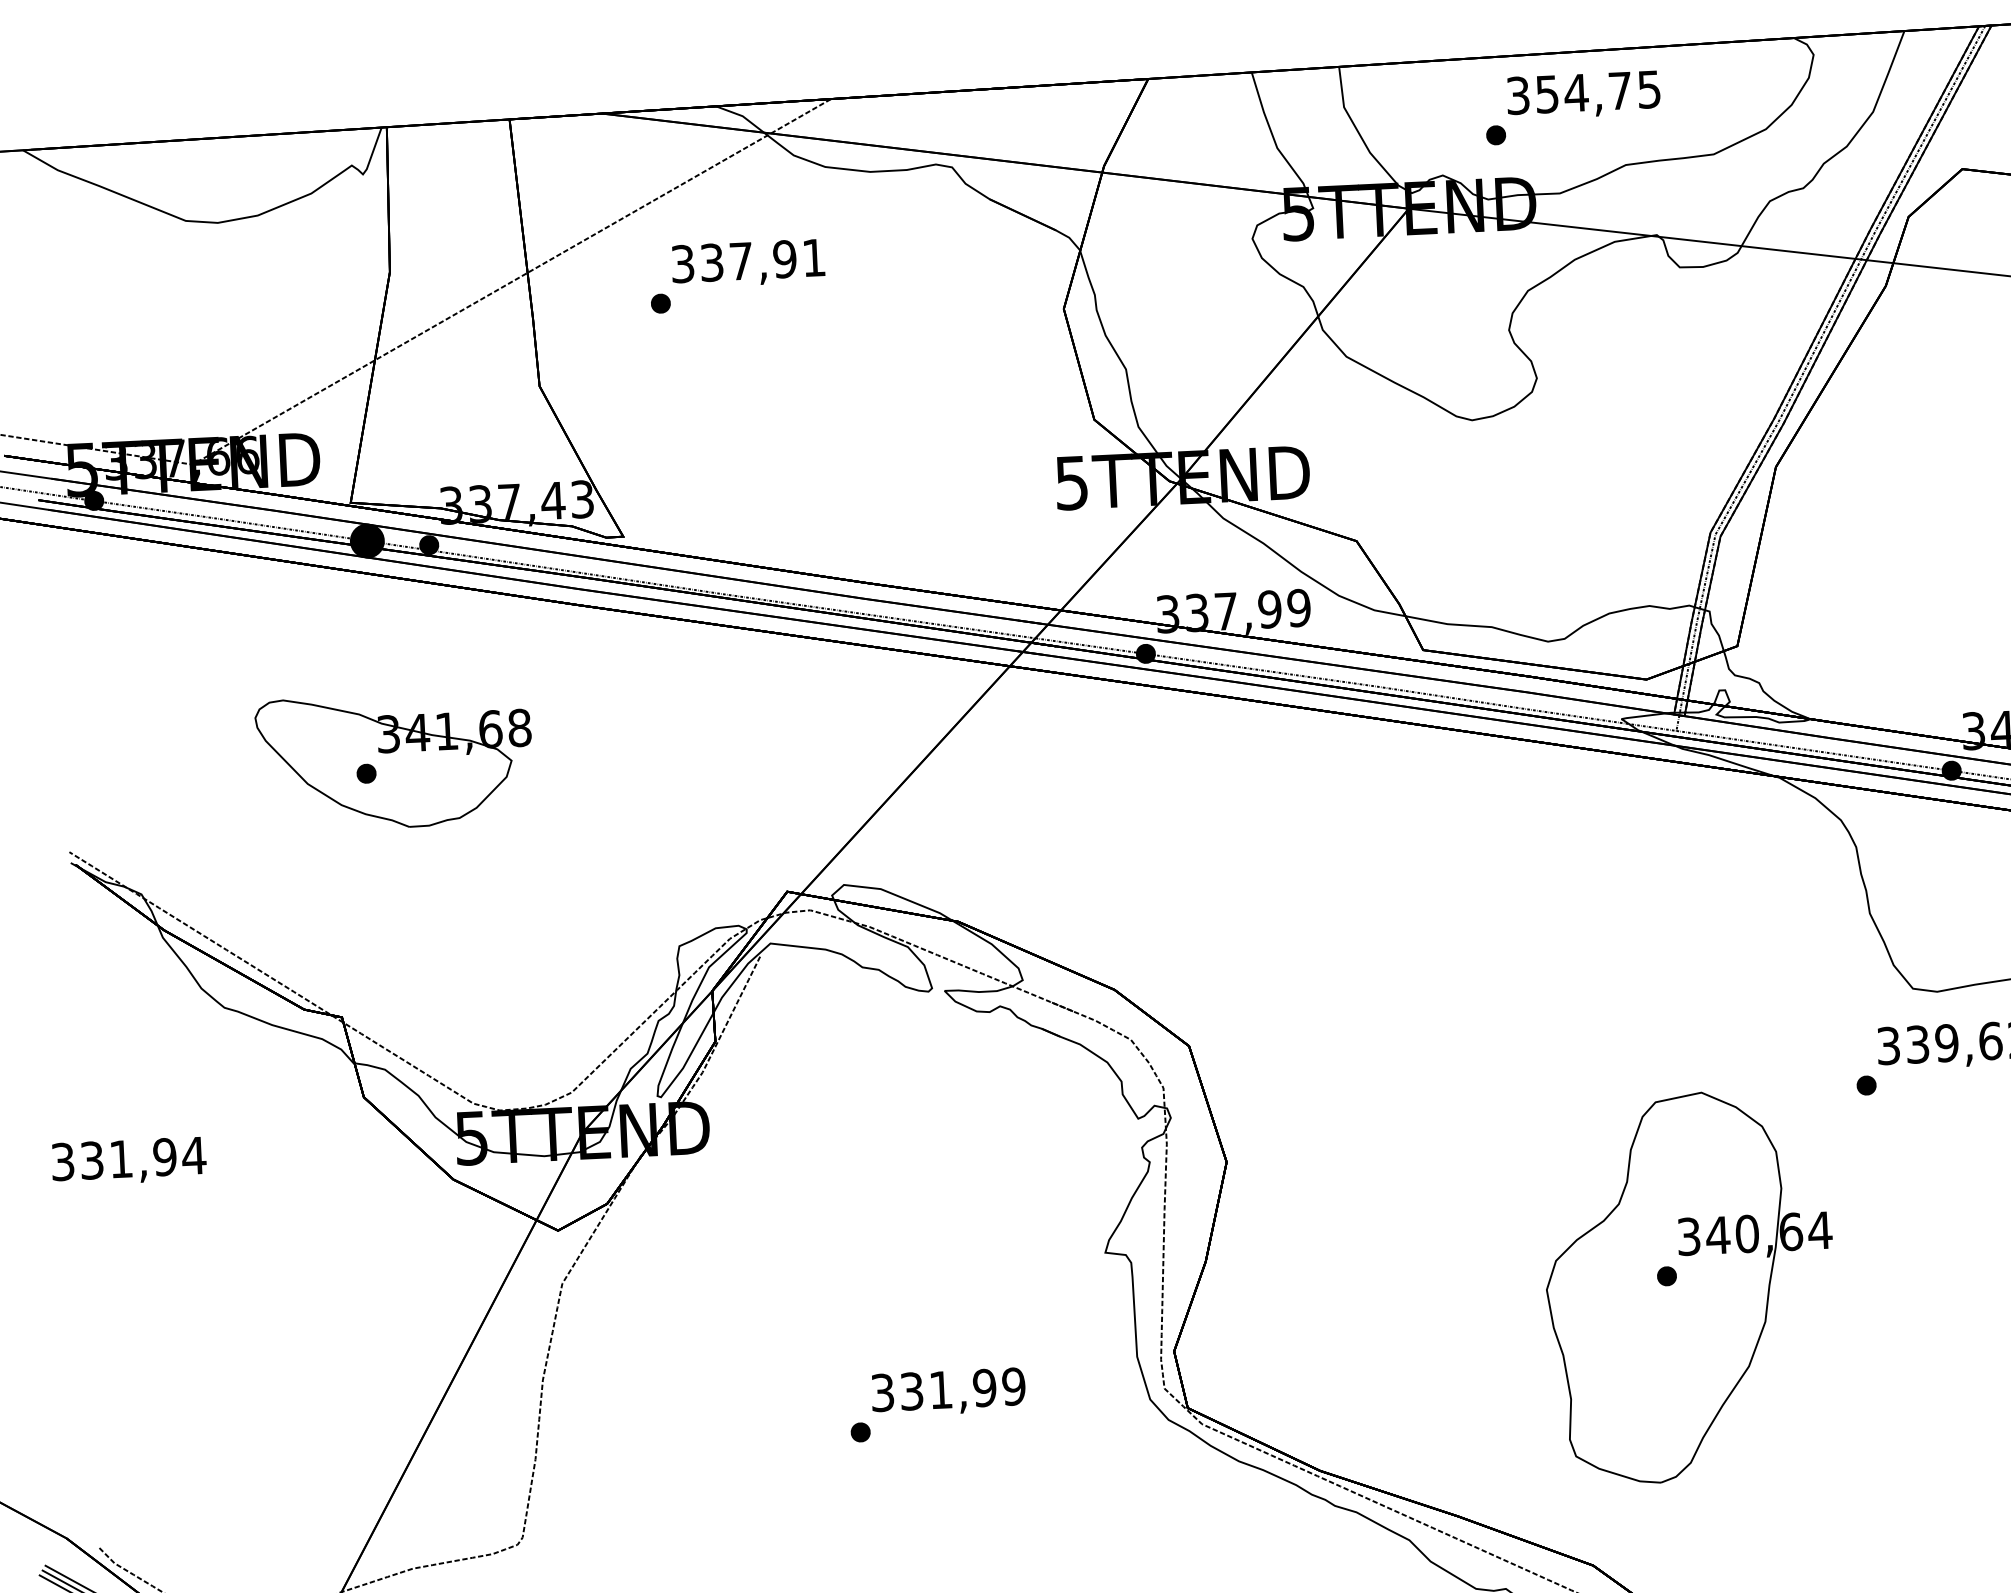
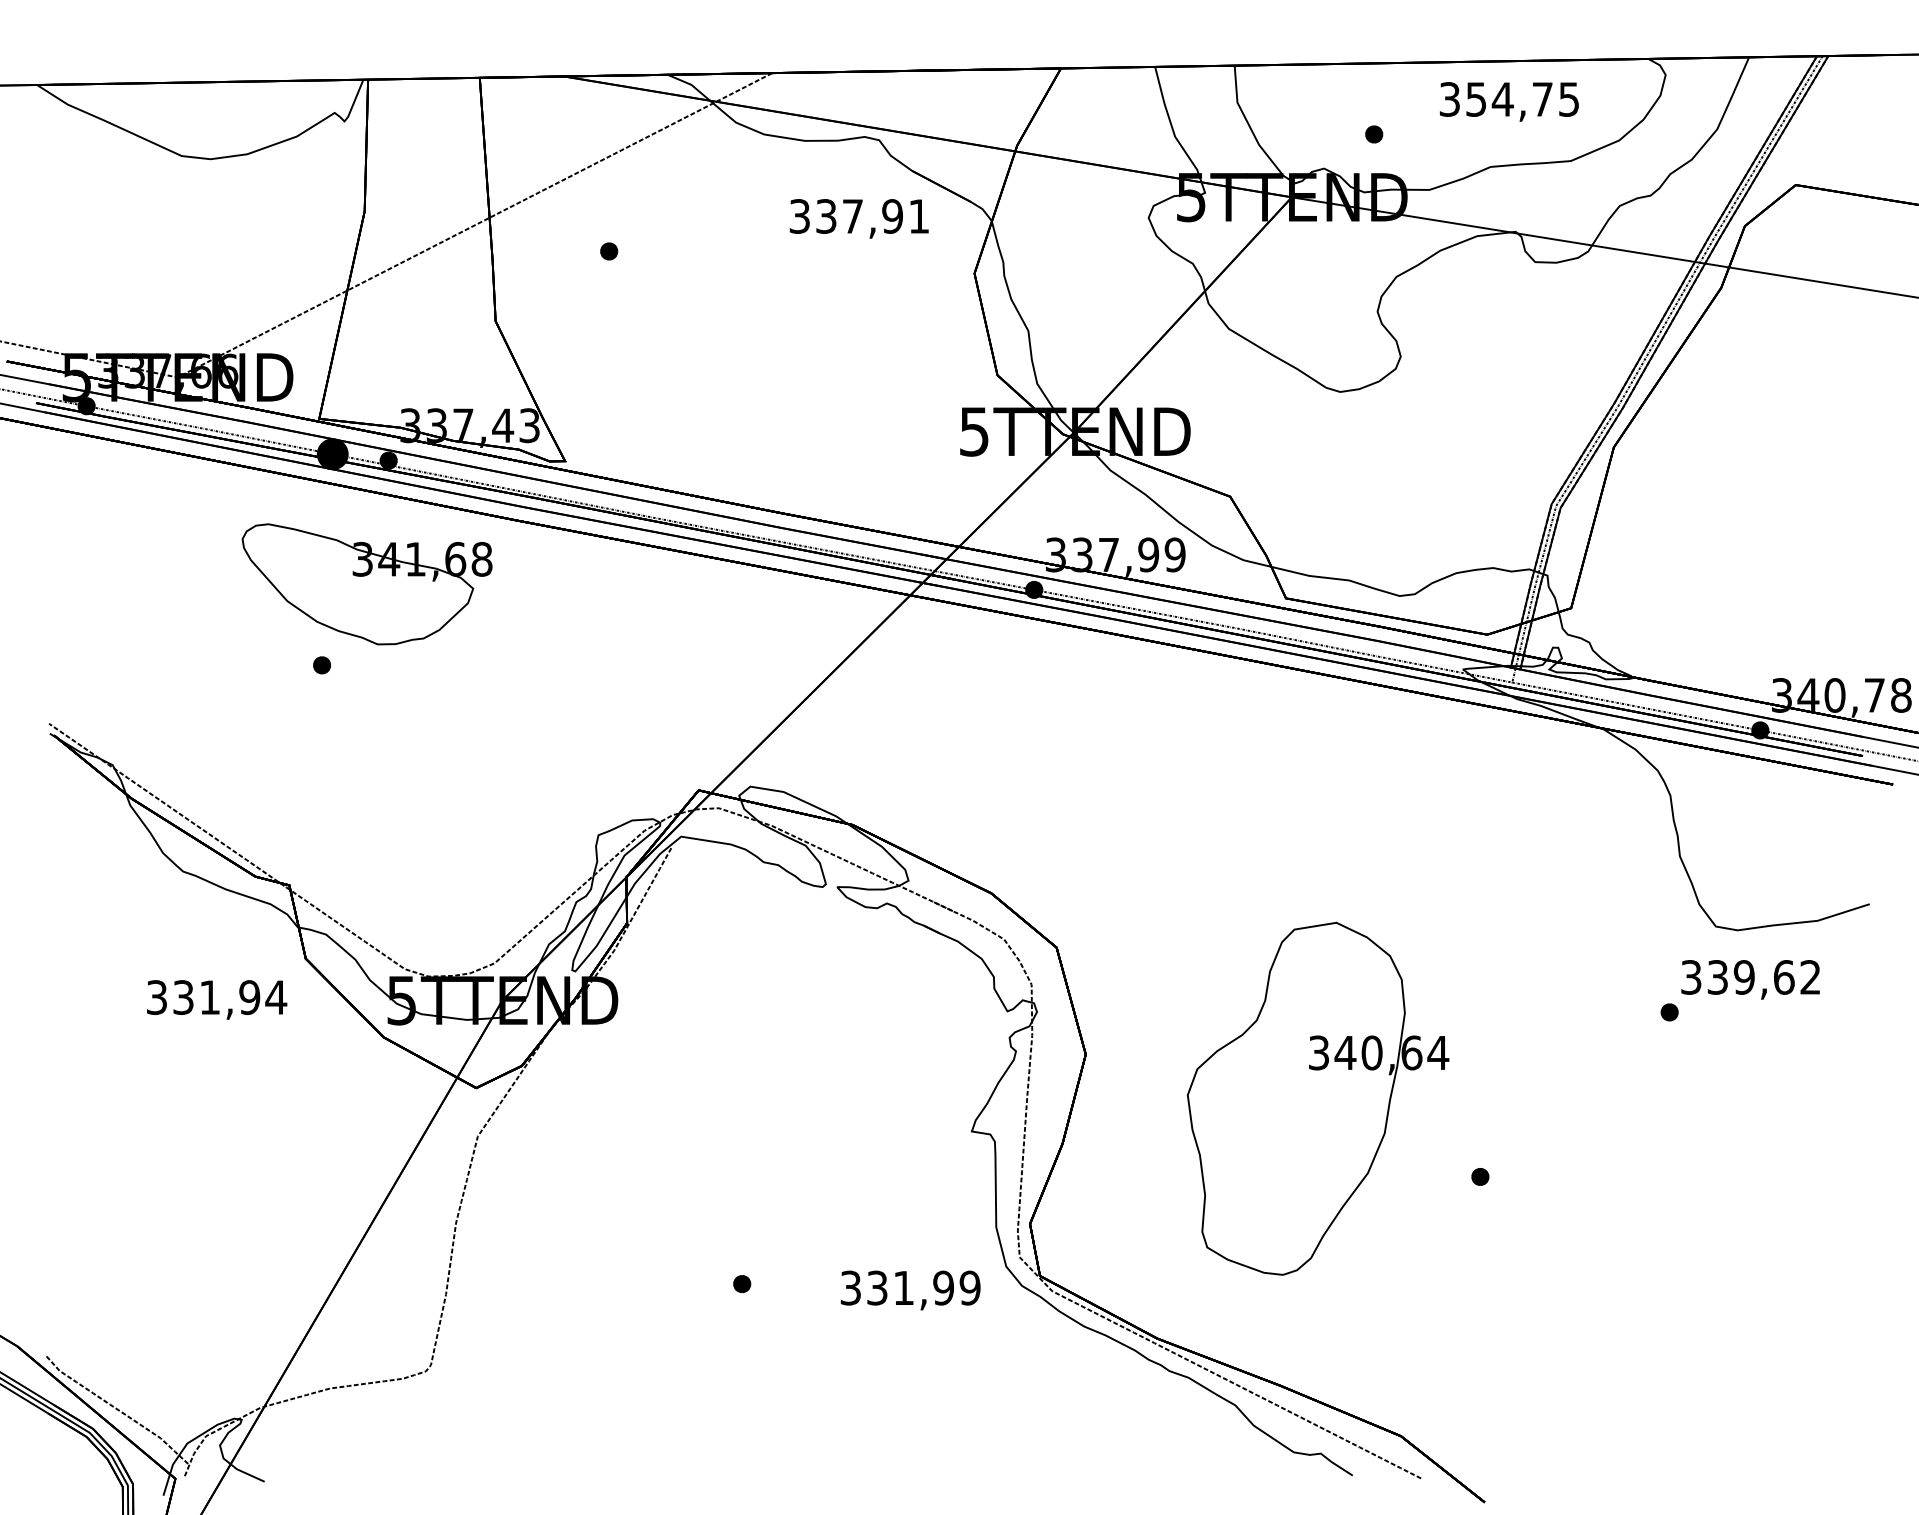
text: (1583, 94) -> (1509, 101), moved
text: (747, 263) -> (858, 218), moved
part: (394, 761) -> (366, 584), moved
text: (129, 1160) -> (217, 999), moved
part: (1689, 1286) -> (1317, 1098), moved
text: (948, 1392) -> (910, 1290), moved

